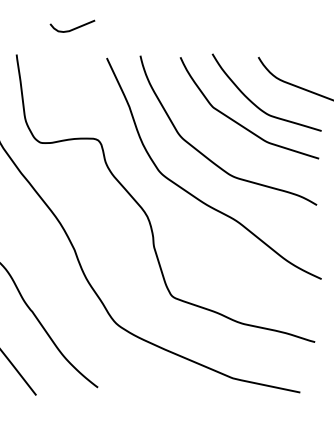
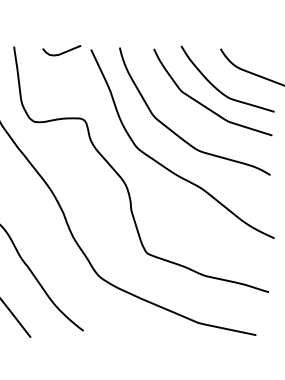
curve: (72, 28) -> (61, 52), moved

